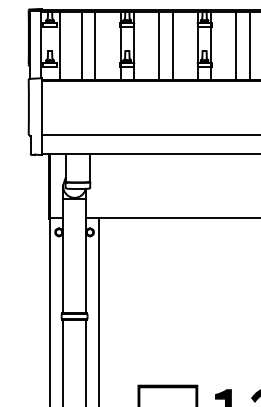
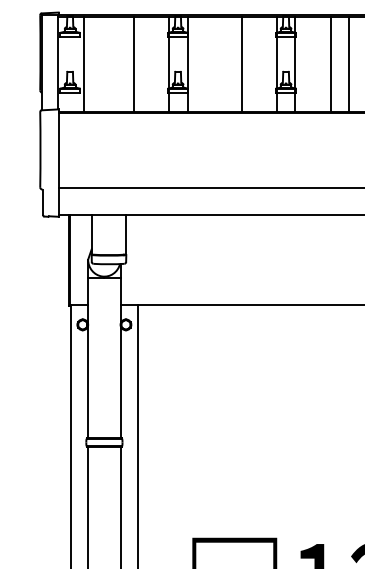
line: (81, 45) -> (114, 63), removed
line: (159, 45) -> (223, 63), removed

